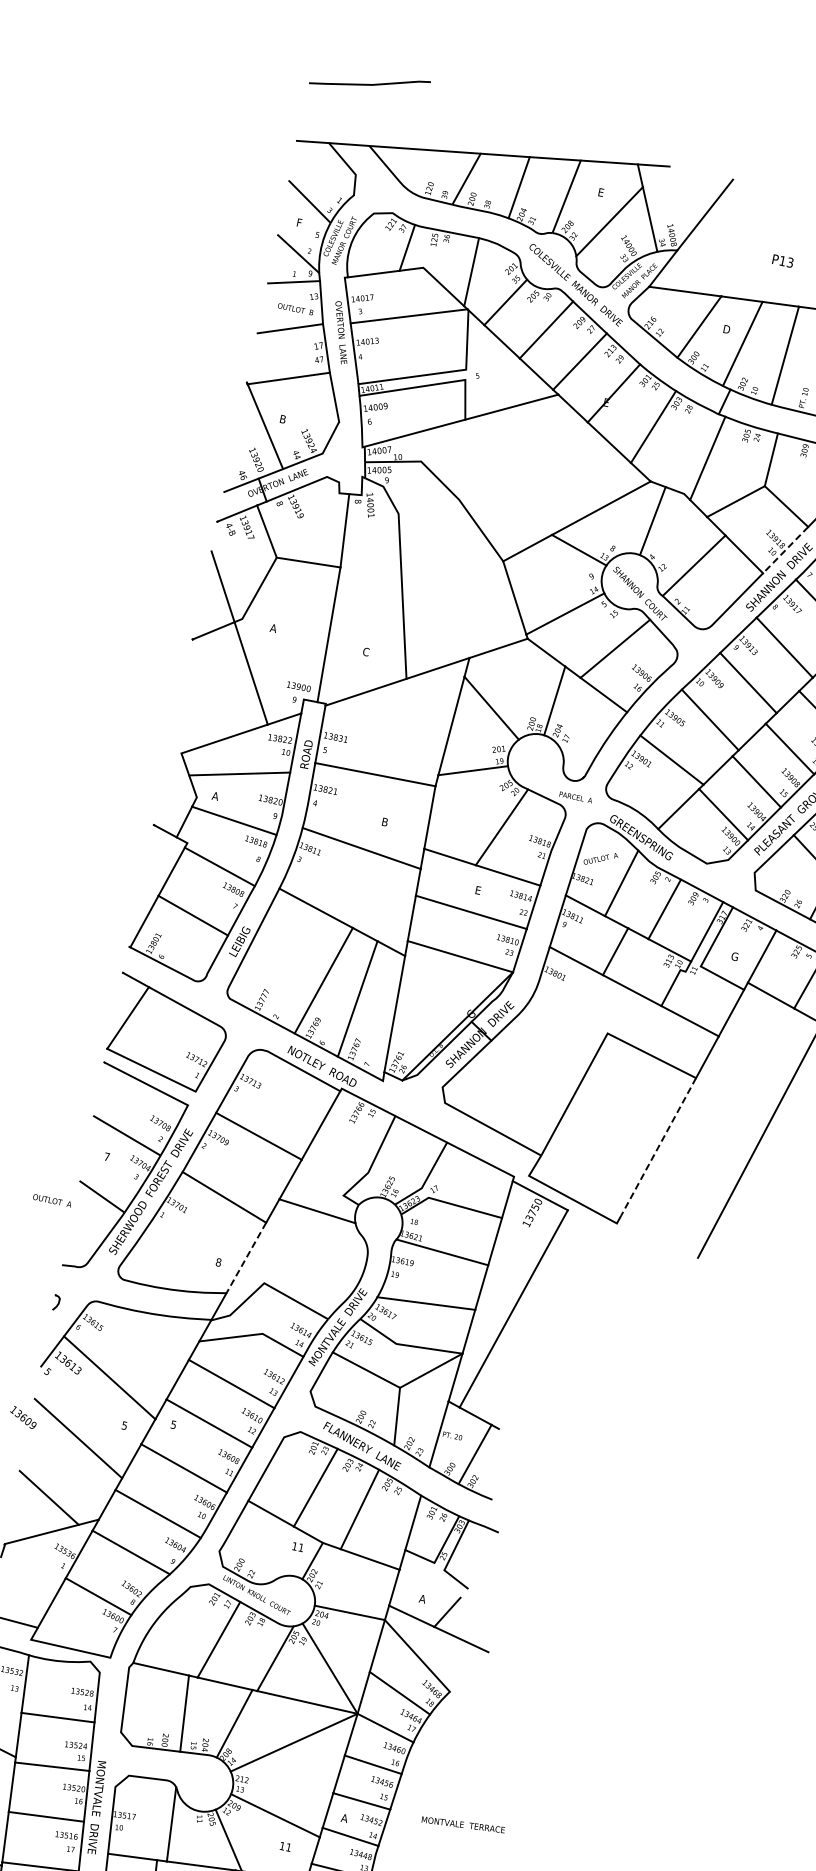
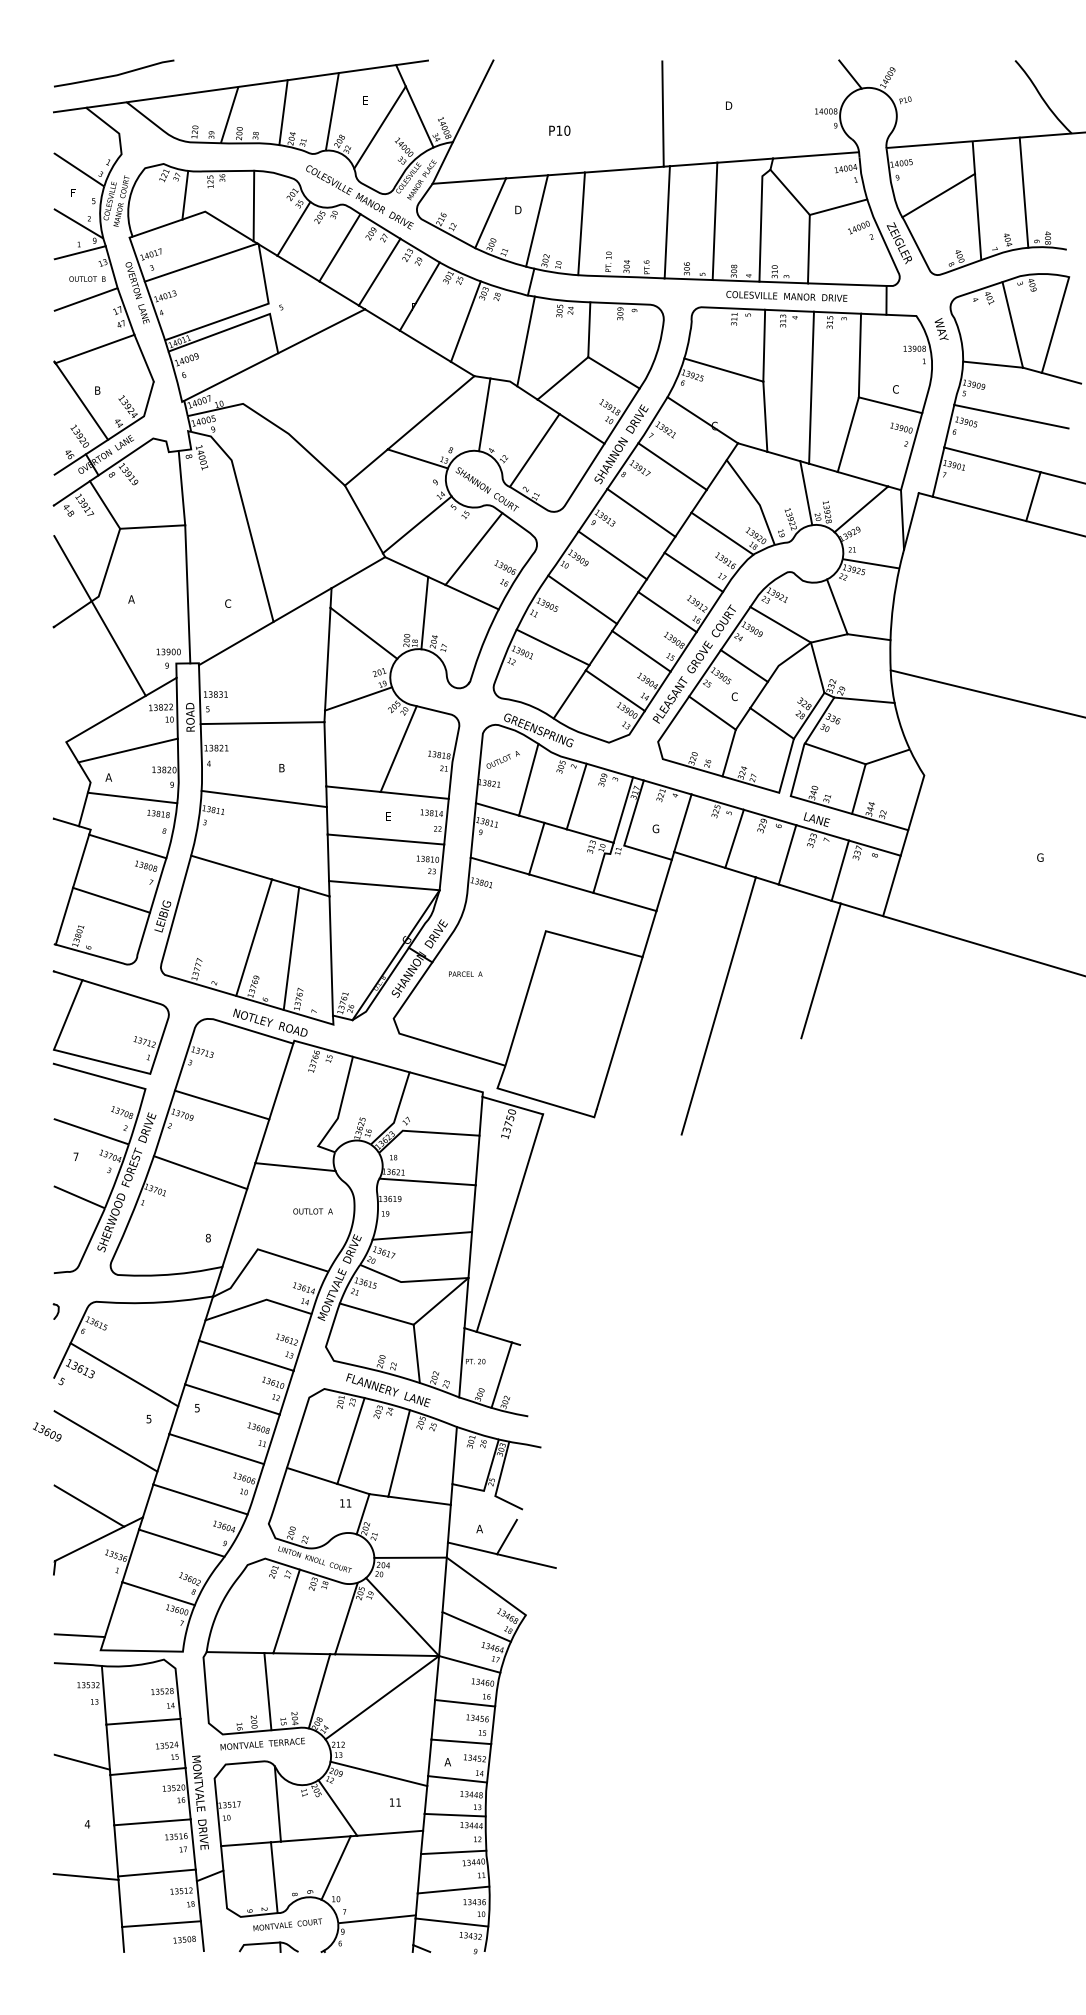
line: (370, 83) -> (114, 74), moved
text: (790, 262) -> (567, 130), P13 -> P10
line: (785, 550) -> (622, 416), dashed -> solid
text: (575, 796) -> (465, 973), moved
line: (658, 1147) -> (619, 1033), dashed -> solid
text: (51, 1200) -> (312, 1211), moved
line: (245, 1258) -> (234, 1228), dashed -> solid
text: (463, 1824) -> (262, 1743), moved

